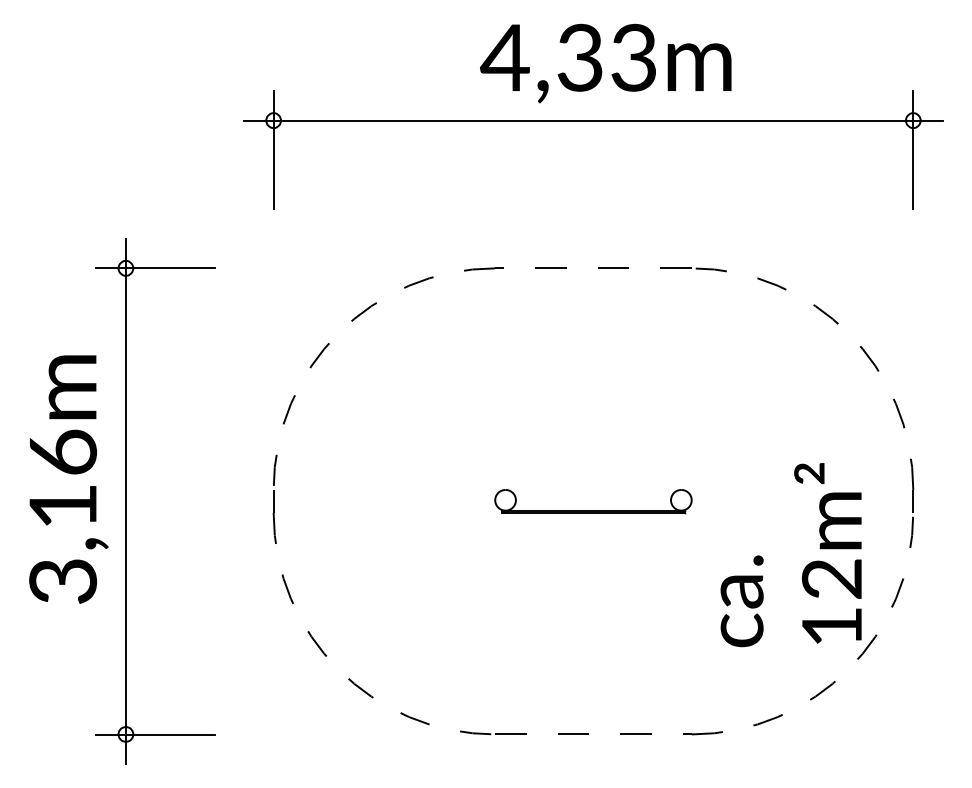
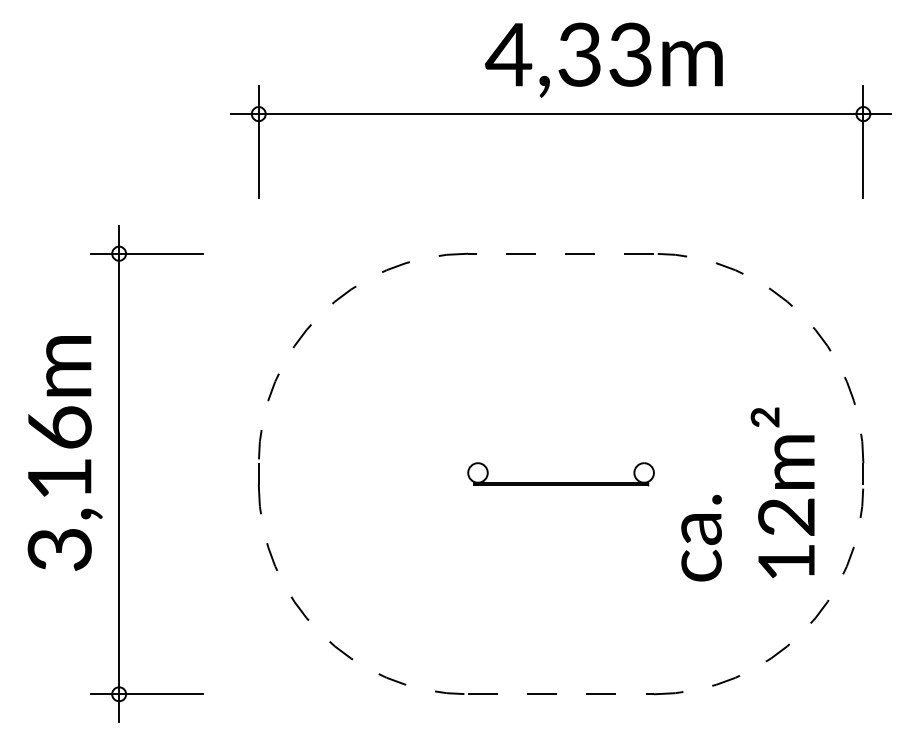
text: (605, 63) -> (603, 60), moved
text: (790, 555) -> (747, 494), moved

